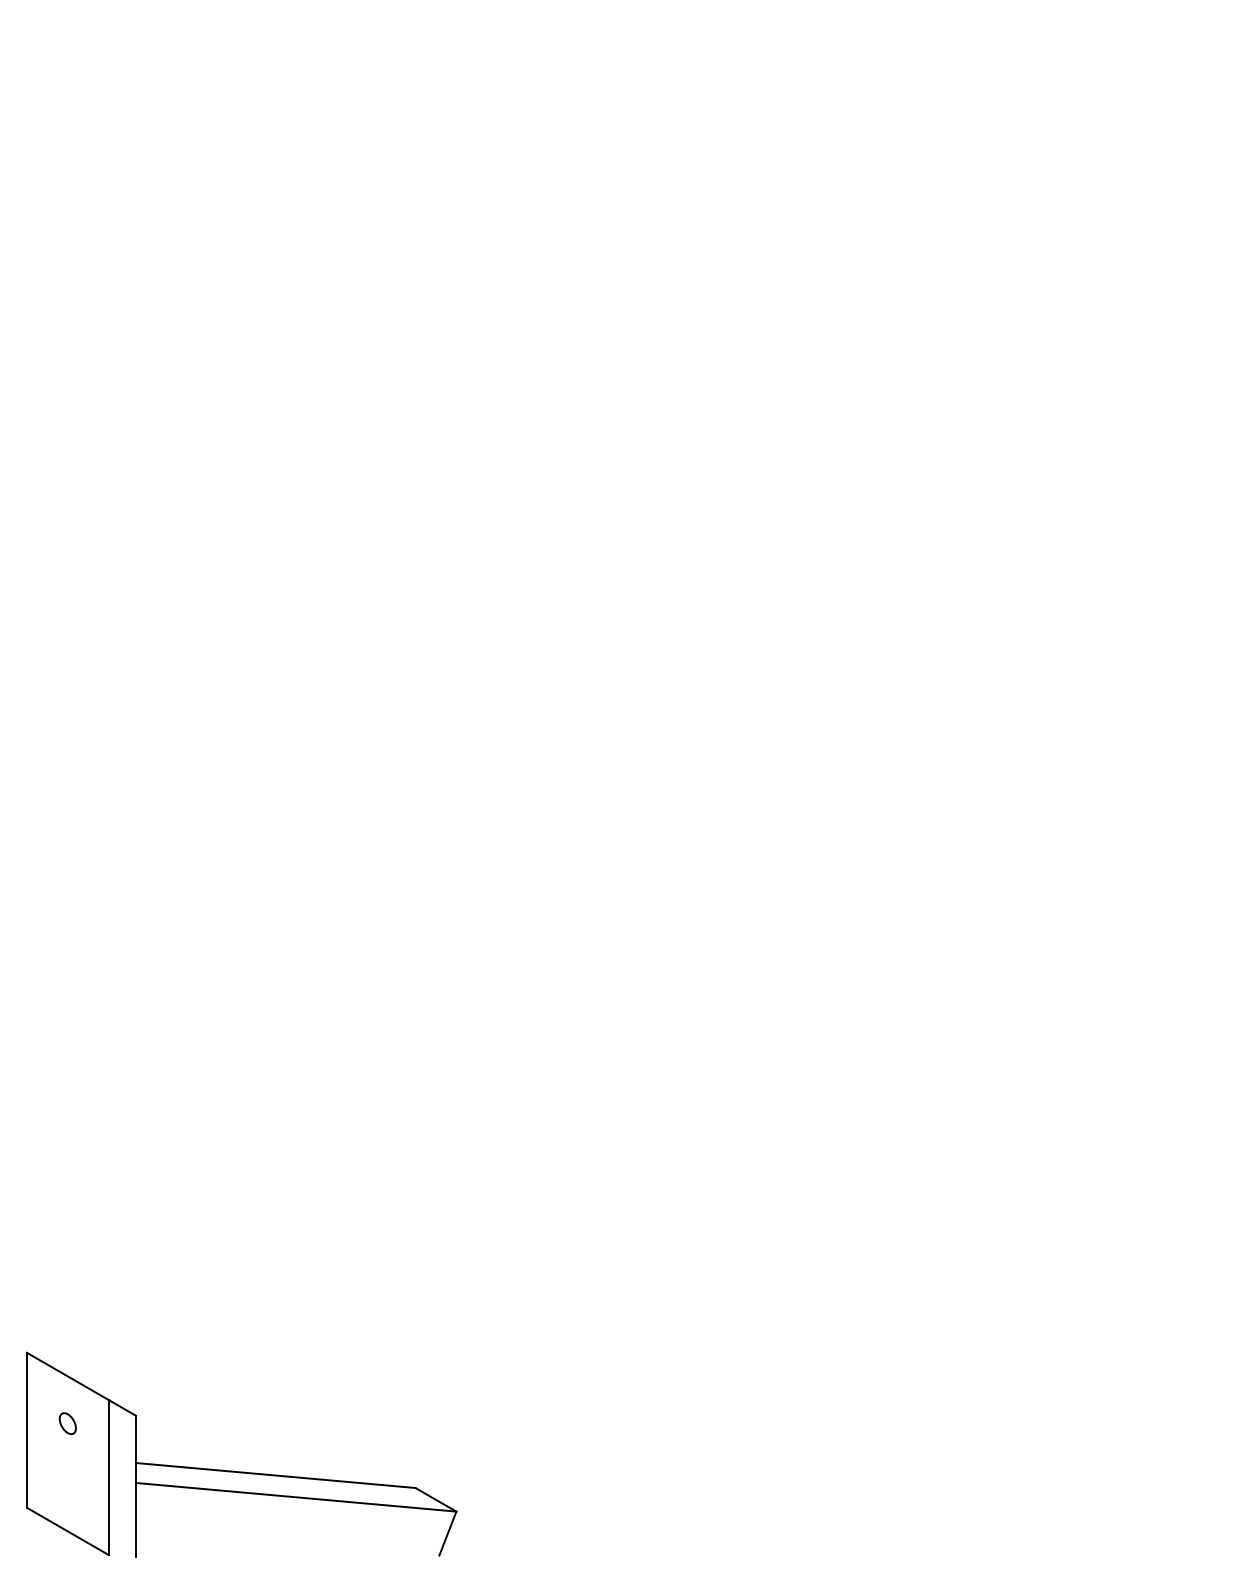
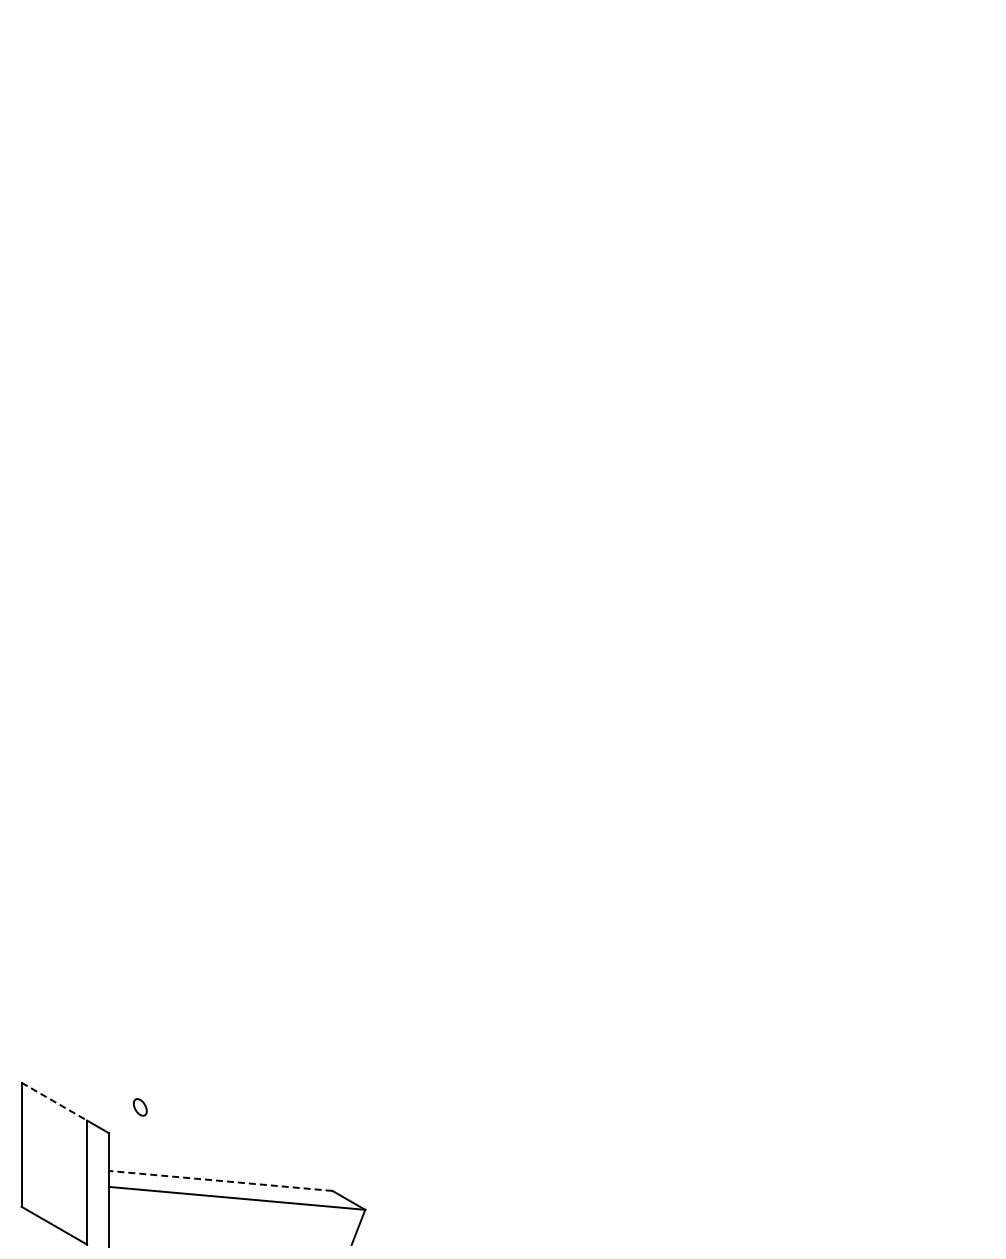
line: (68, 1376) -> (54, 1101), solid -> dashed
part: (66, 1423) -> (139, 1107), moved
line: (275, 1474) -> (220, 1180), solid -> dashed

